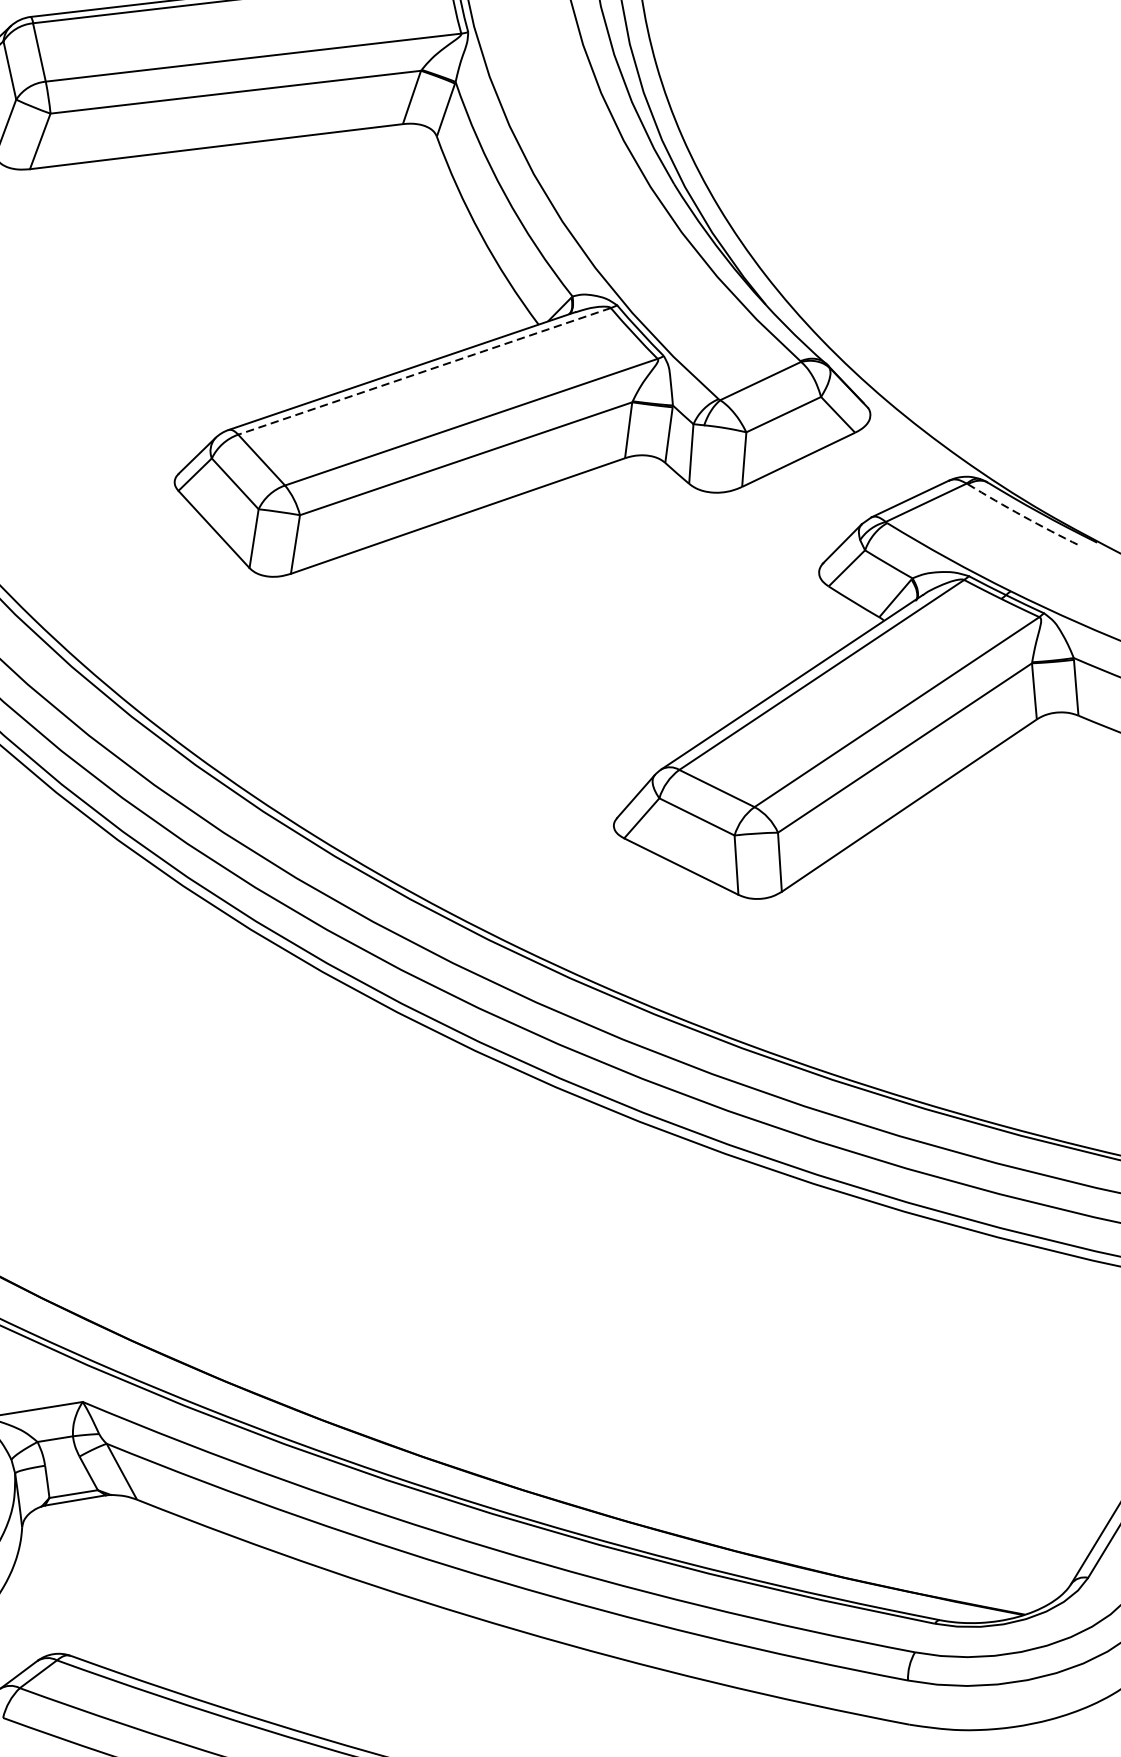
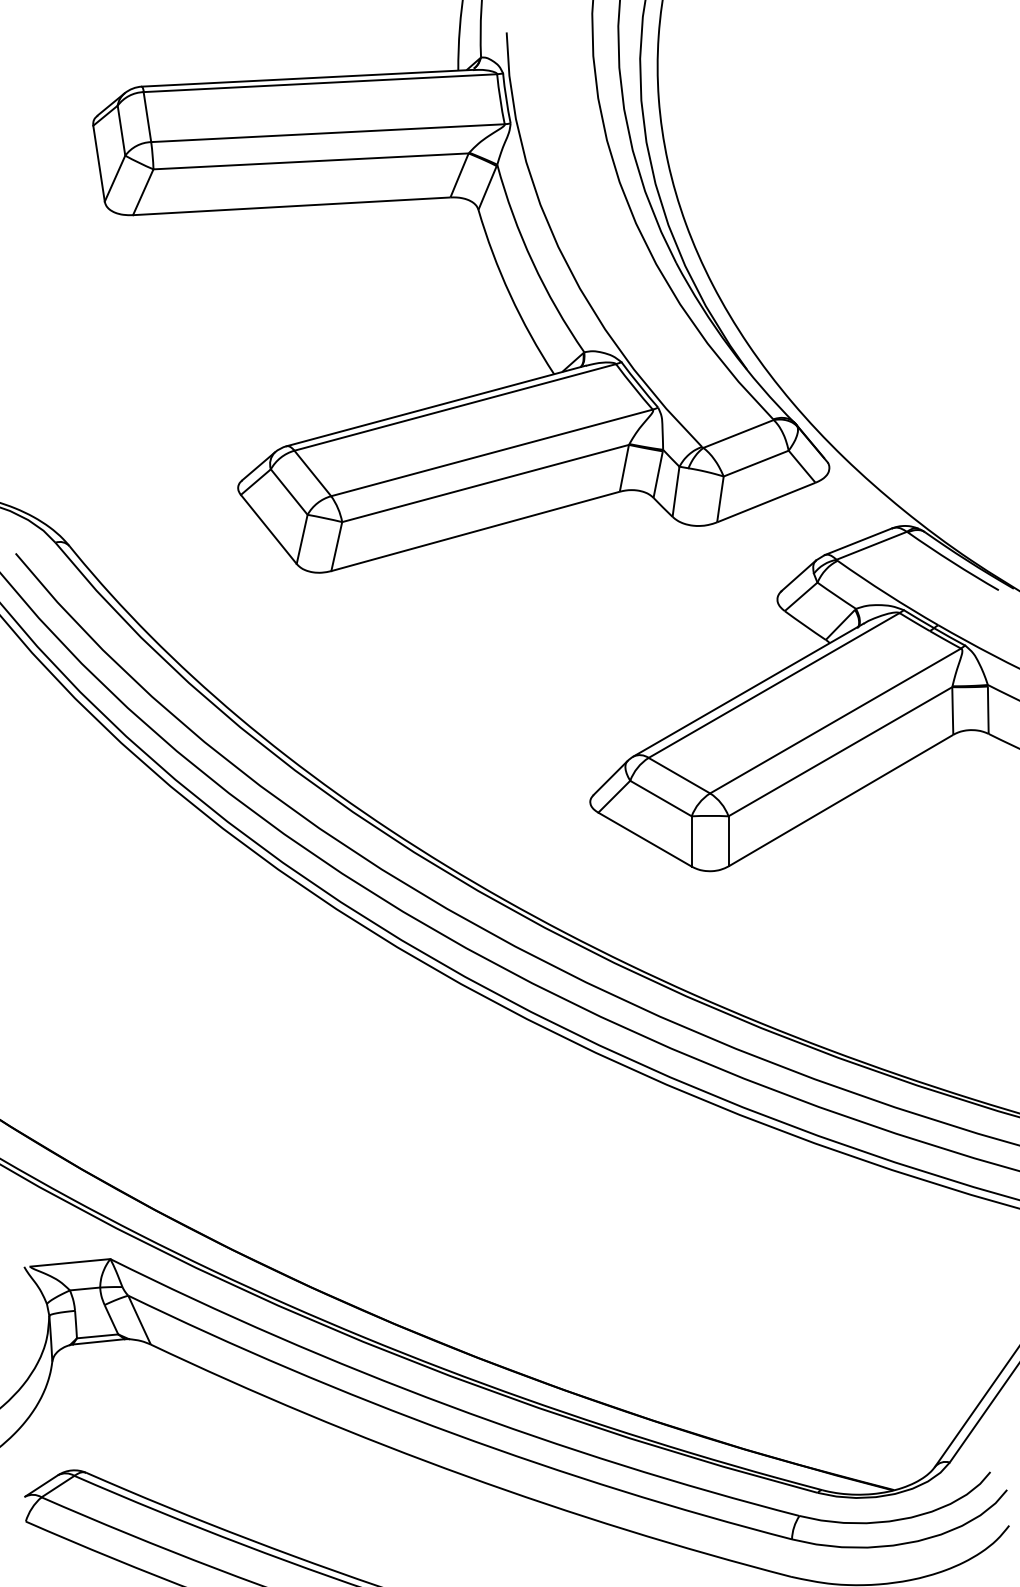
line: (424, 371) -> (455, 407), dashed -> solid
arc: (1022, 516) -> (952, 562), dashed -> solid

